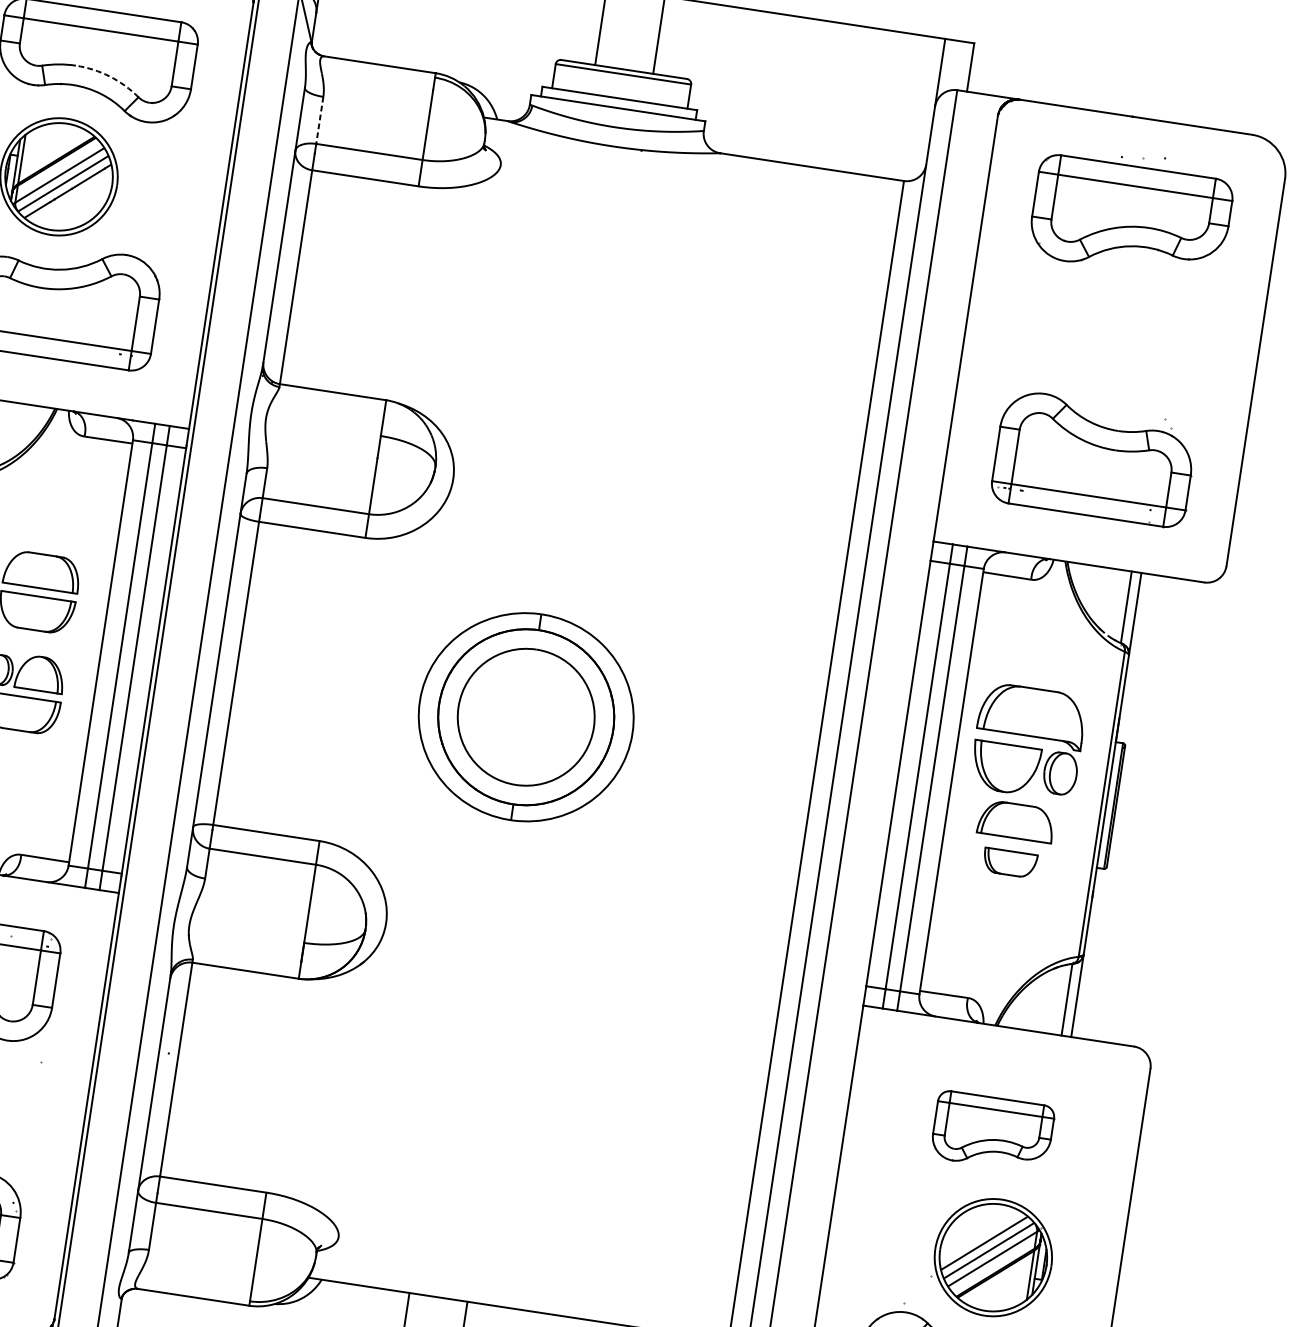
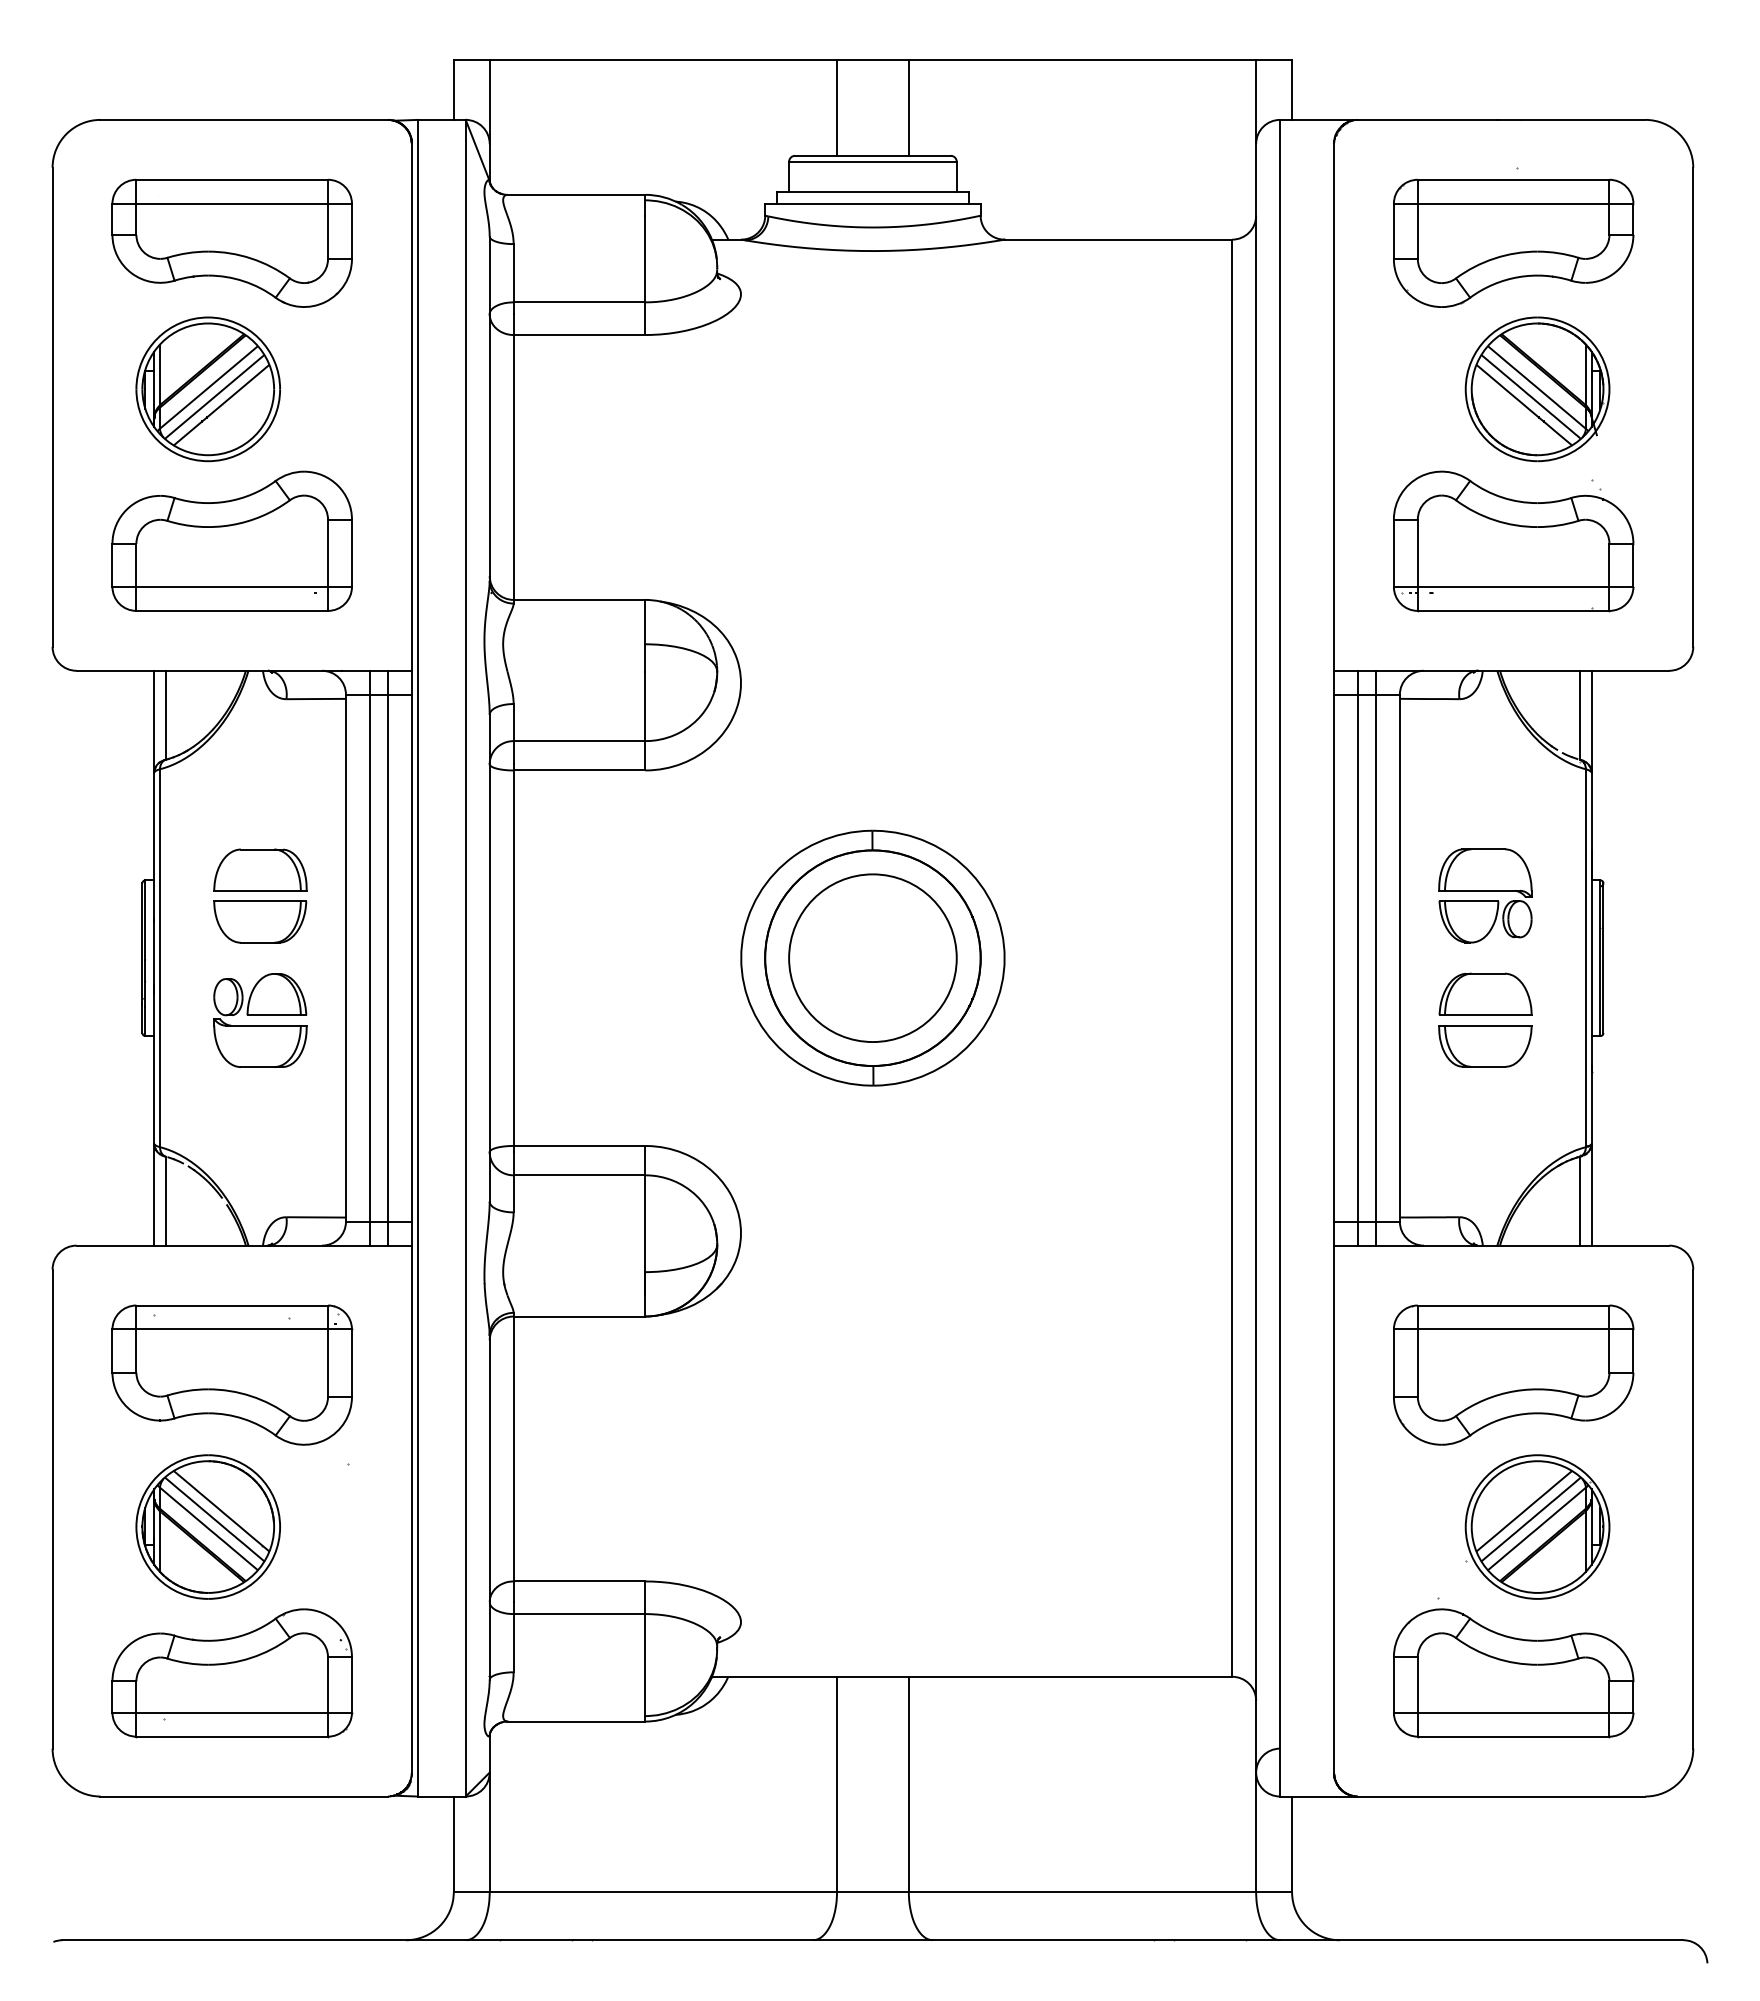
arc: (109, 76) -> (251, 258), dashed -> solid
line: (319, 120) -> (513, 273), dashed -> solid
part: (1132, 339) -> (1537, 389), added
part: (1028, 741) -> (1485, 895), size x0.71
part: (1009, 863) -> (1485, 1046), size x1.43
part: (992, 1131) -> (1513, 1374), size x1.67

